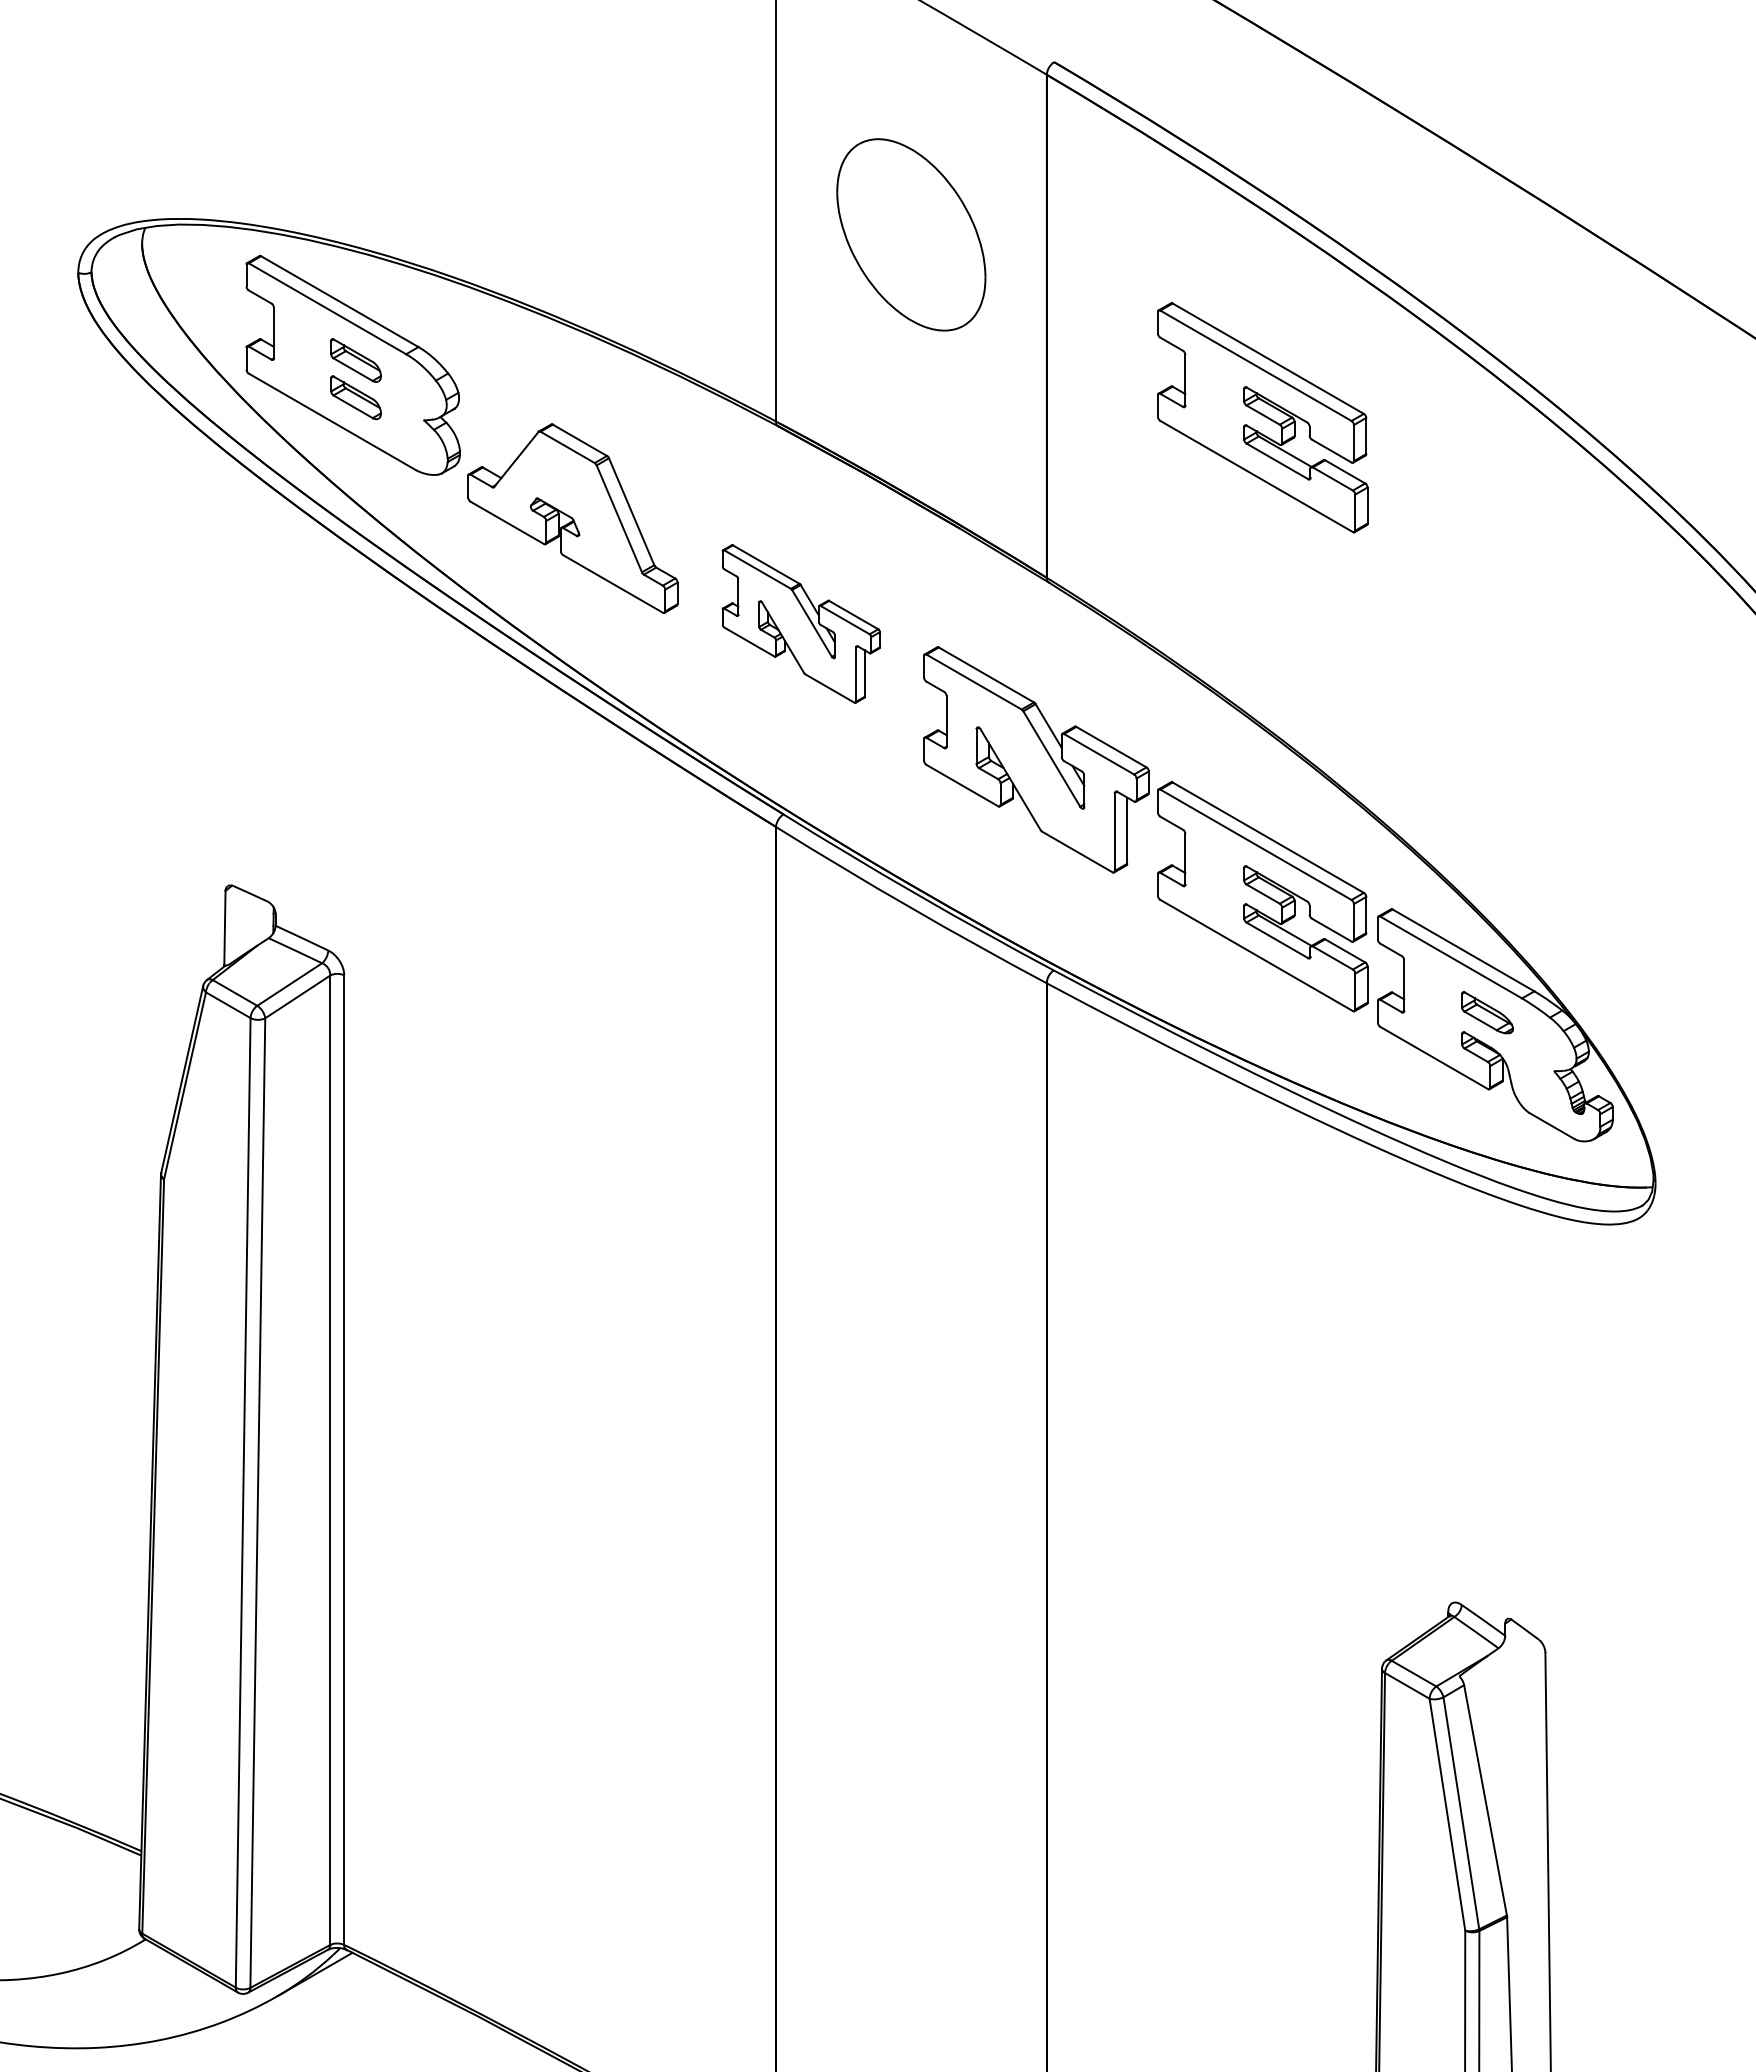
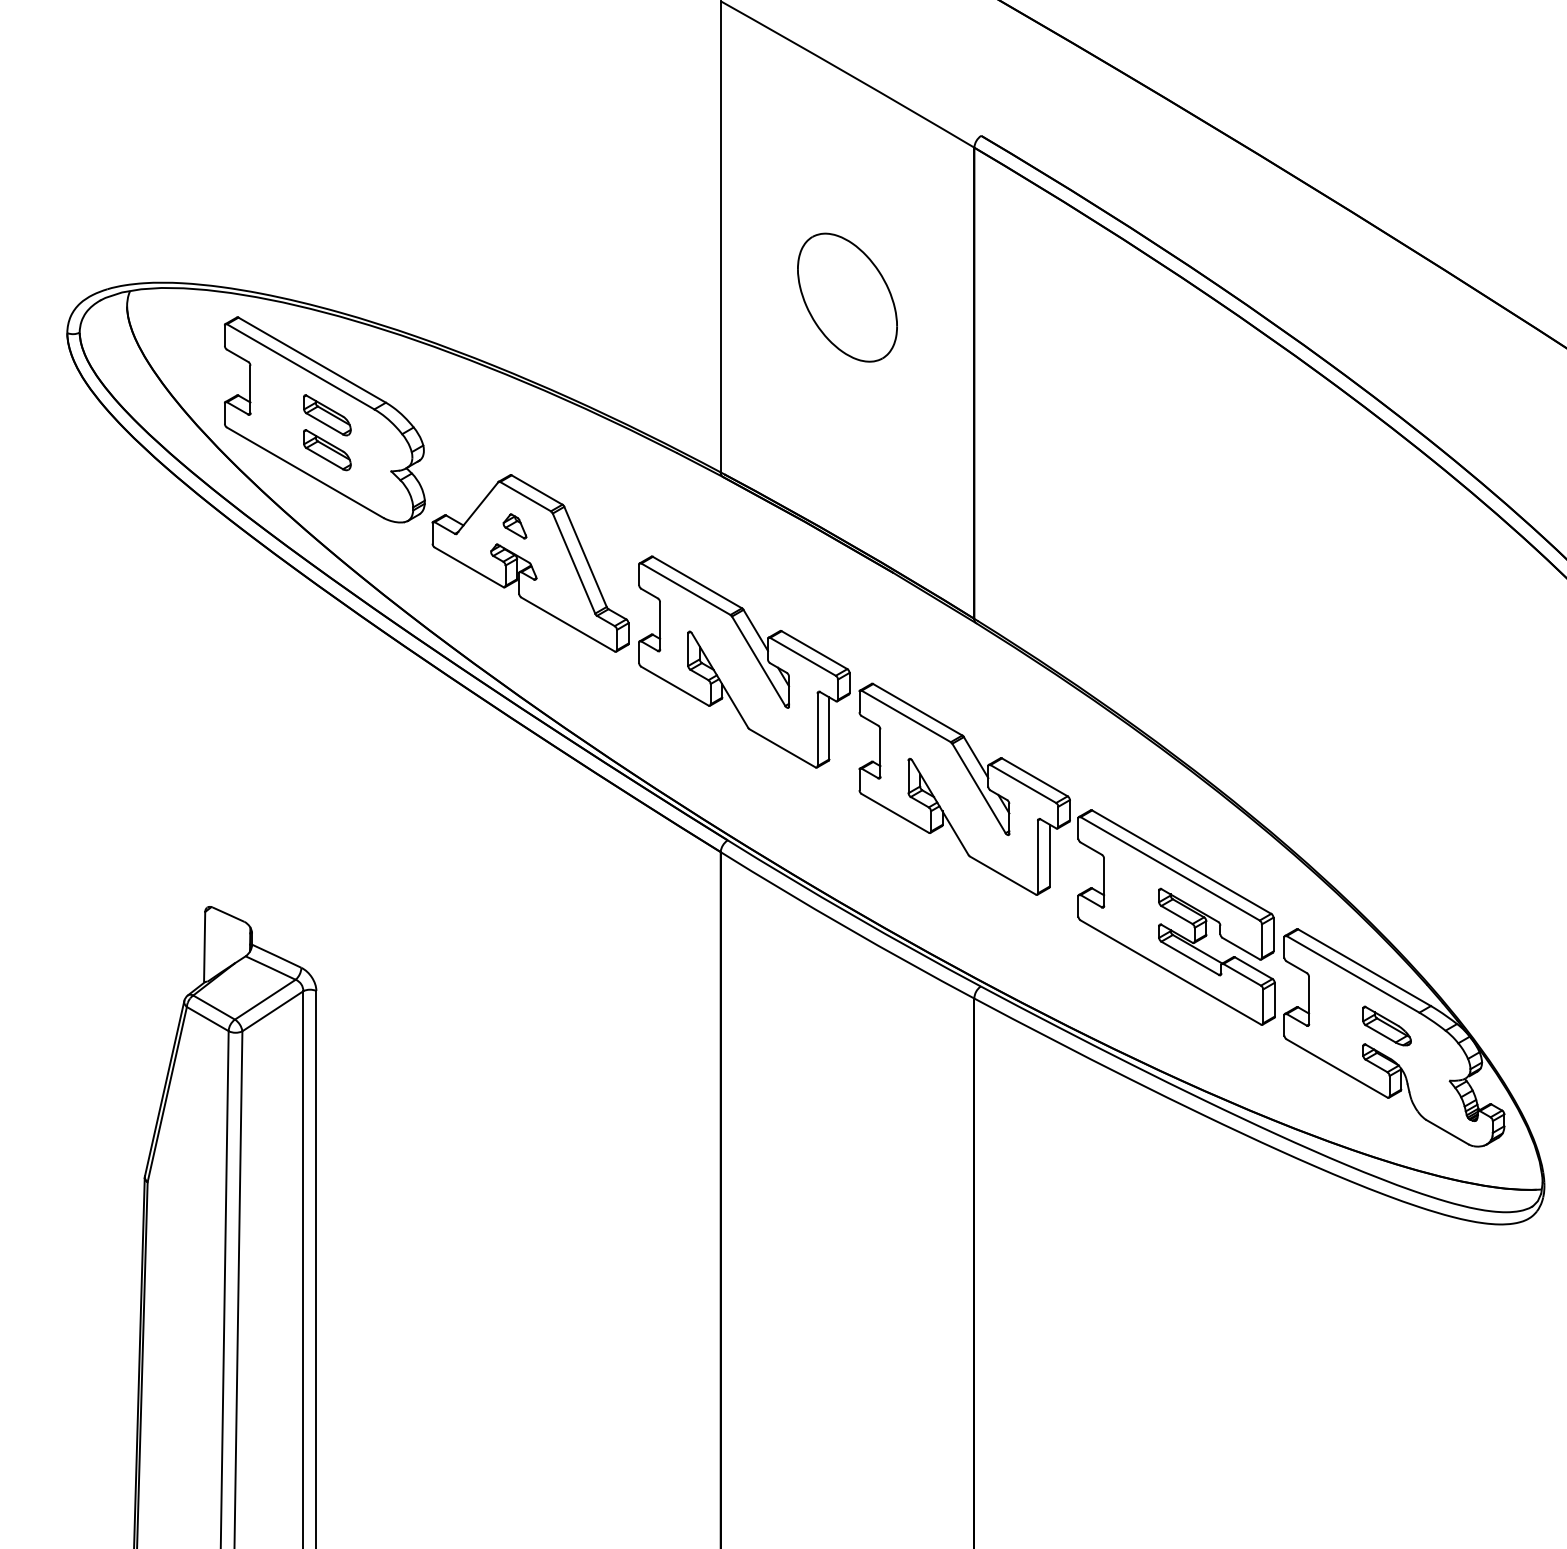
part: (911, 234) -> (847, 297), size x0.71
part: (1262, 417) -> (1176, 468), removed
part: (556, 478) -> (515, 525), added
part: (801, 623) -> (744, 661), size x1.43

